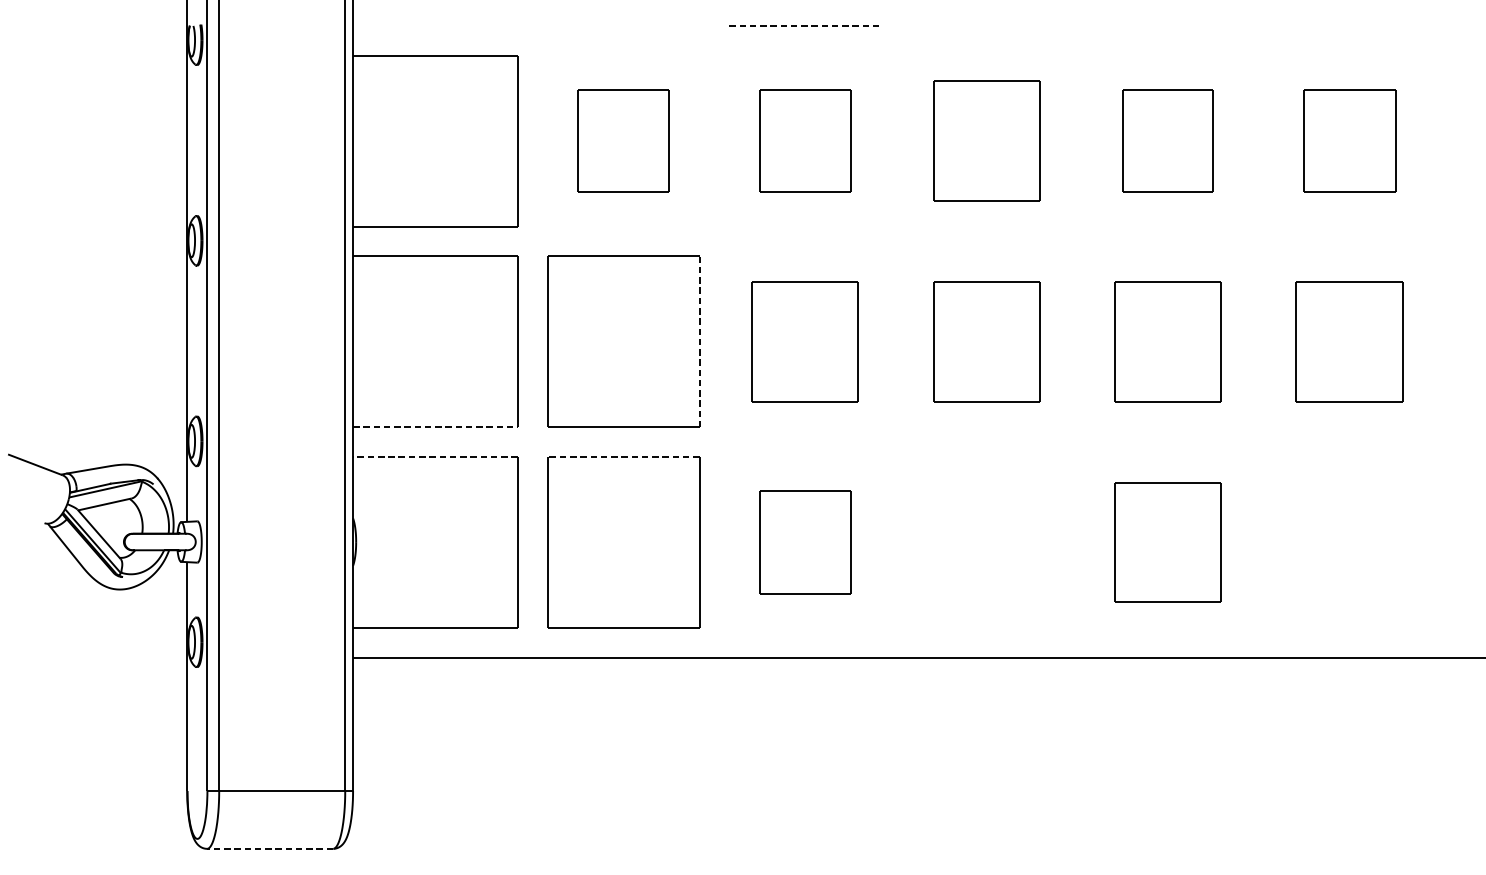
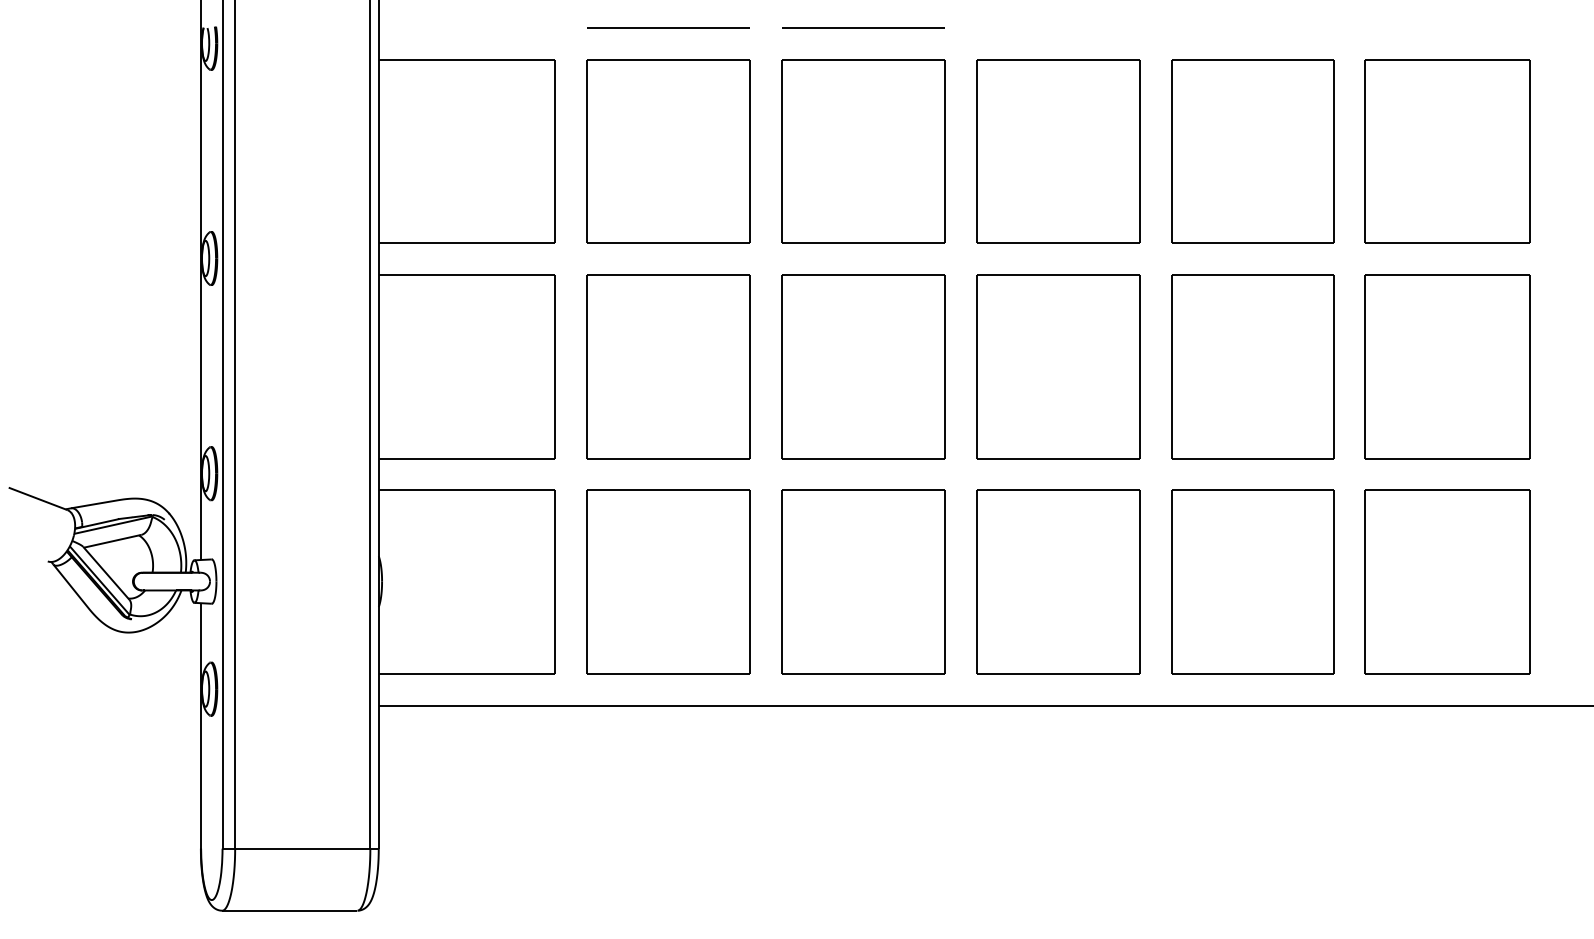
line: (623, 25) -> (668, 27), added
line: (804, 26) -> (863, 28), dashed -> solid
part: (623, 141) -> (668, 151), size x1.67
part: (804, 141) -> (863, 151), size x1.67
part: (986, 141) -> (1058, 151), size x1.43
part: (1167, 141) -> (1252, 151), size x1.67
part: (1349, 141) -> (1447, 151), size x1.67
line: (699, 341) -> (750, 366), dashed -> solid
part: (804, 341) -> (863, 366), size x1.43
part: (986, 341) -> (1058, 366), size x1.43
part: (1167, 341) -> (1252, 366), size x1.43
part: (1349, 341) -> (1447, 366), size x1.43
line: (435, 427) -> (467, 458), dashed -> solid
line: (434, 457) -> (466, 490), dashed -> solid
line: (623, 457) -> (668, 490), dashed -> solid
part: (804, 541) -> (863, 581), size x1.67
part: (986, 541) -> (1058, 581), added
part: (1167, 541) -> (1252, 581), size x1.43
part: (1349, 541) -> (1447, 581), added
line: (269, 848) -> (289, 910), dashed -> solid

